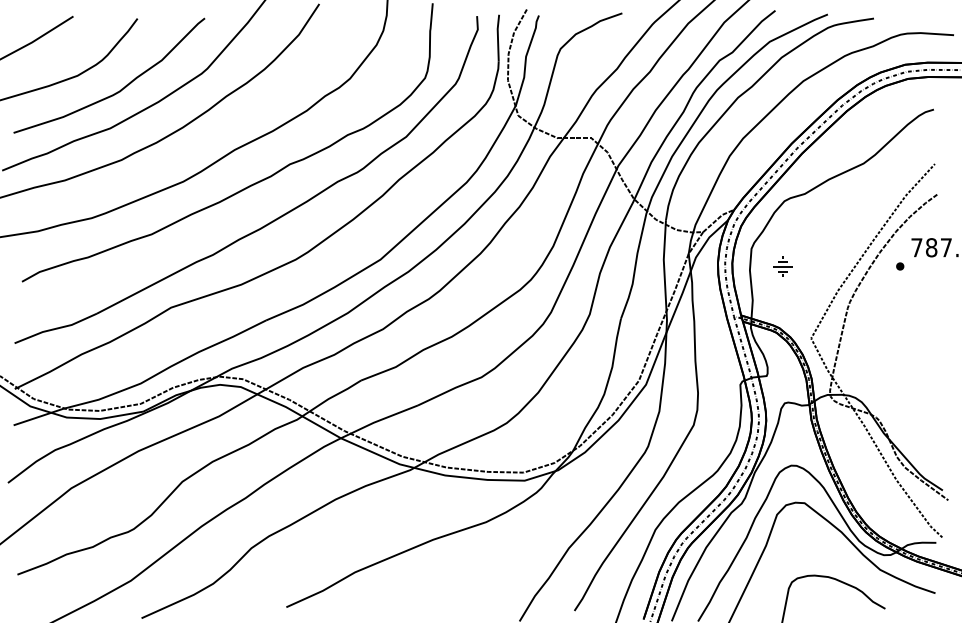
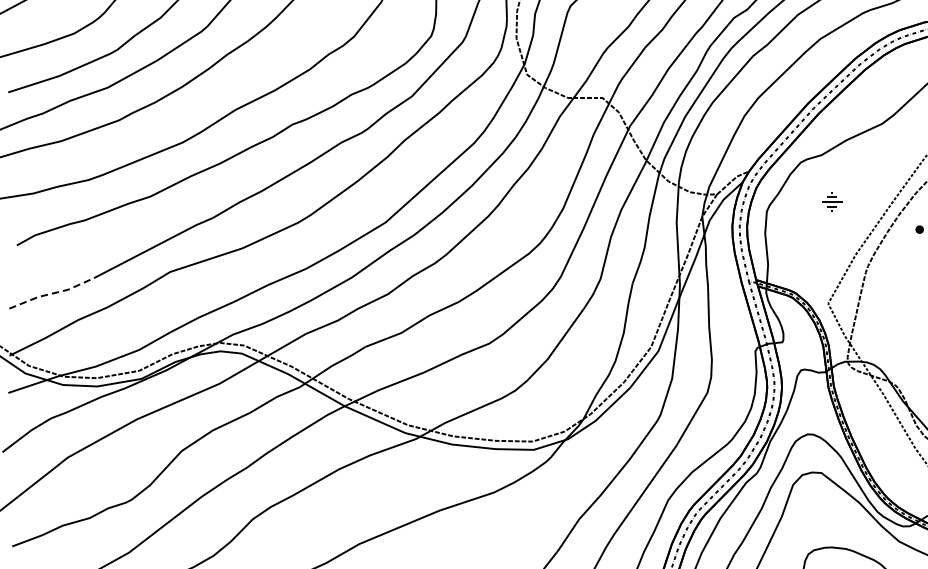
part: (782, 266) -> (831, 201), moved
line: (56, 328) -> (52, 293), solid -> dashed

